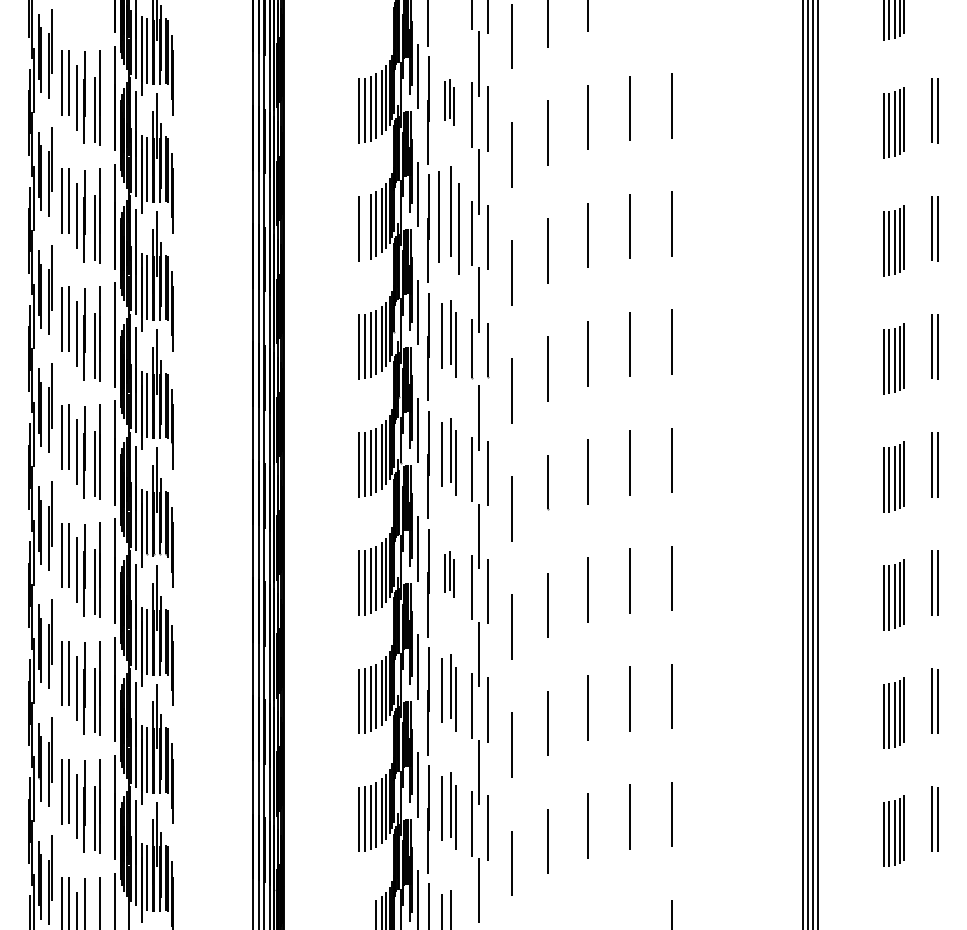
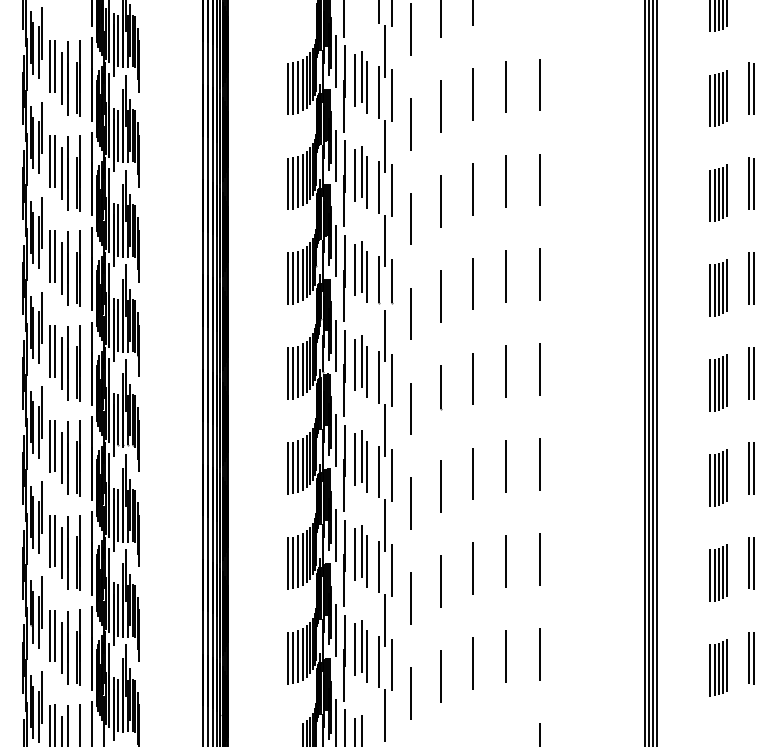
part: (448, 102) -> (360, 82), size x1.67
part: (448, 221) -> (360, 177), size x0.71
line: (365, 228) -> (293, 183), added
part: (448, 574) -> (360, 461), size x1.67

